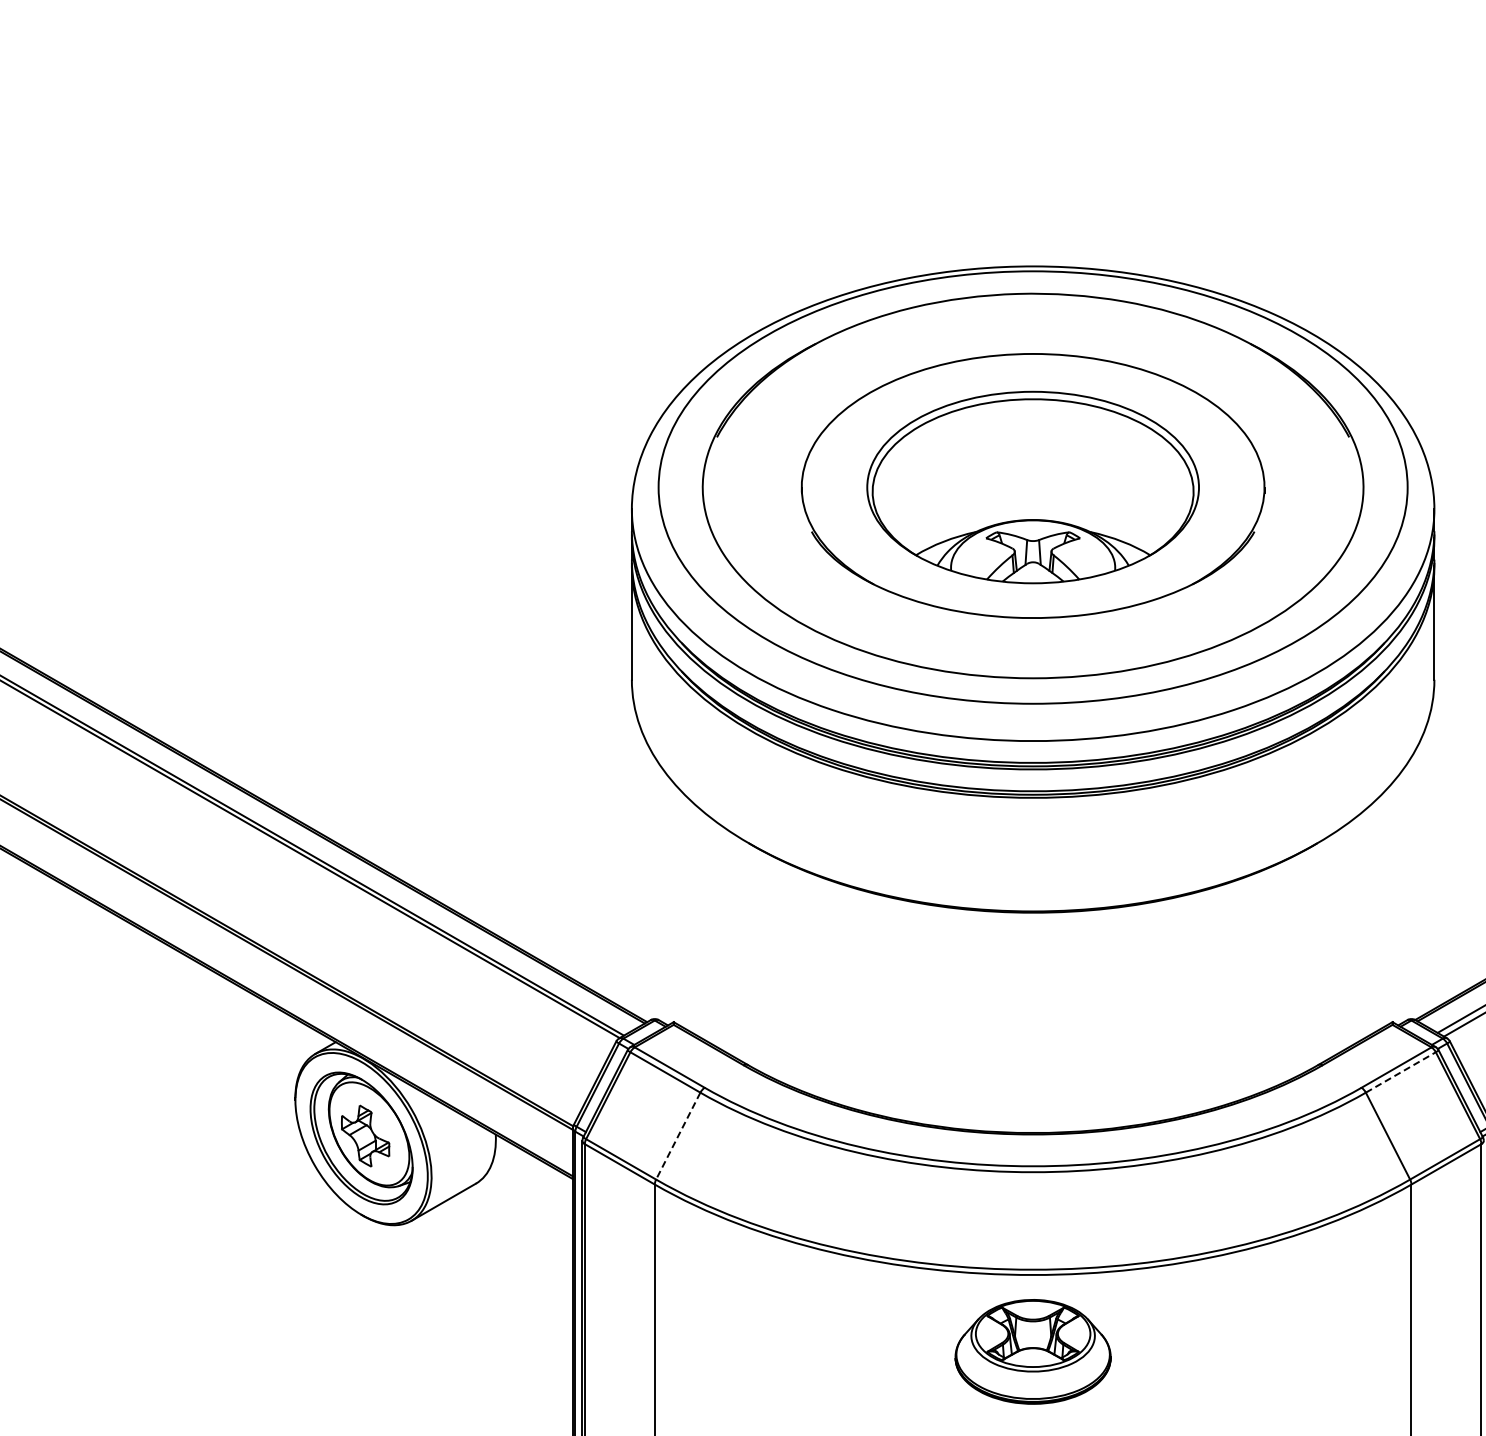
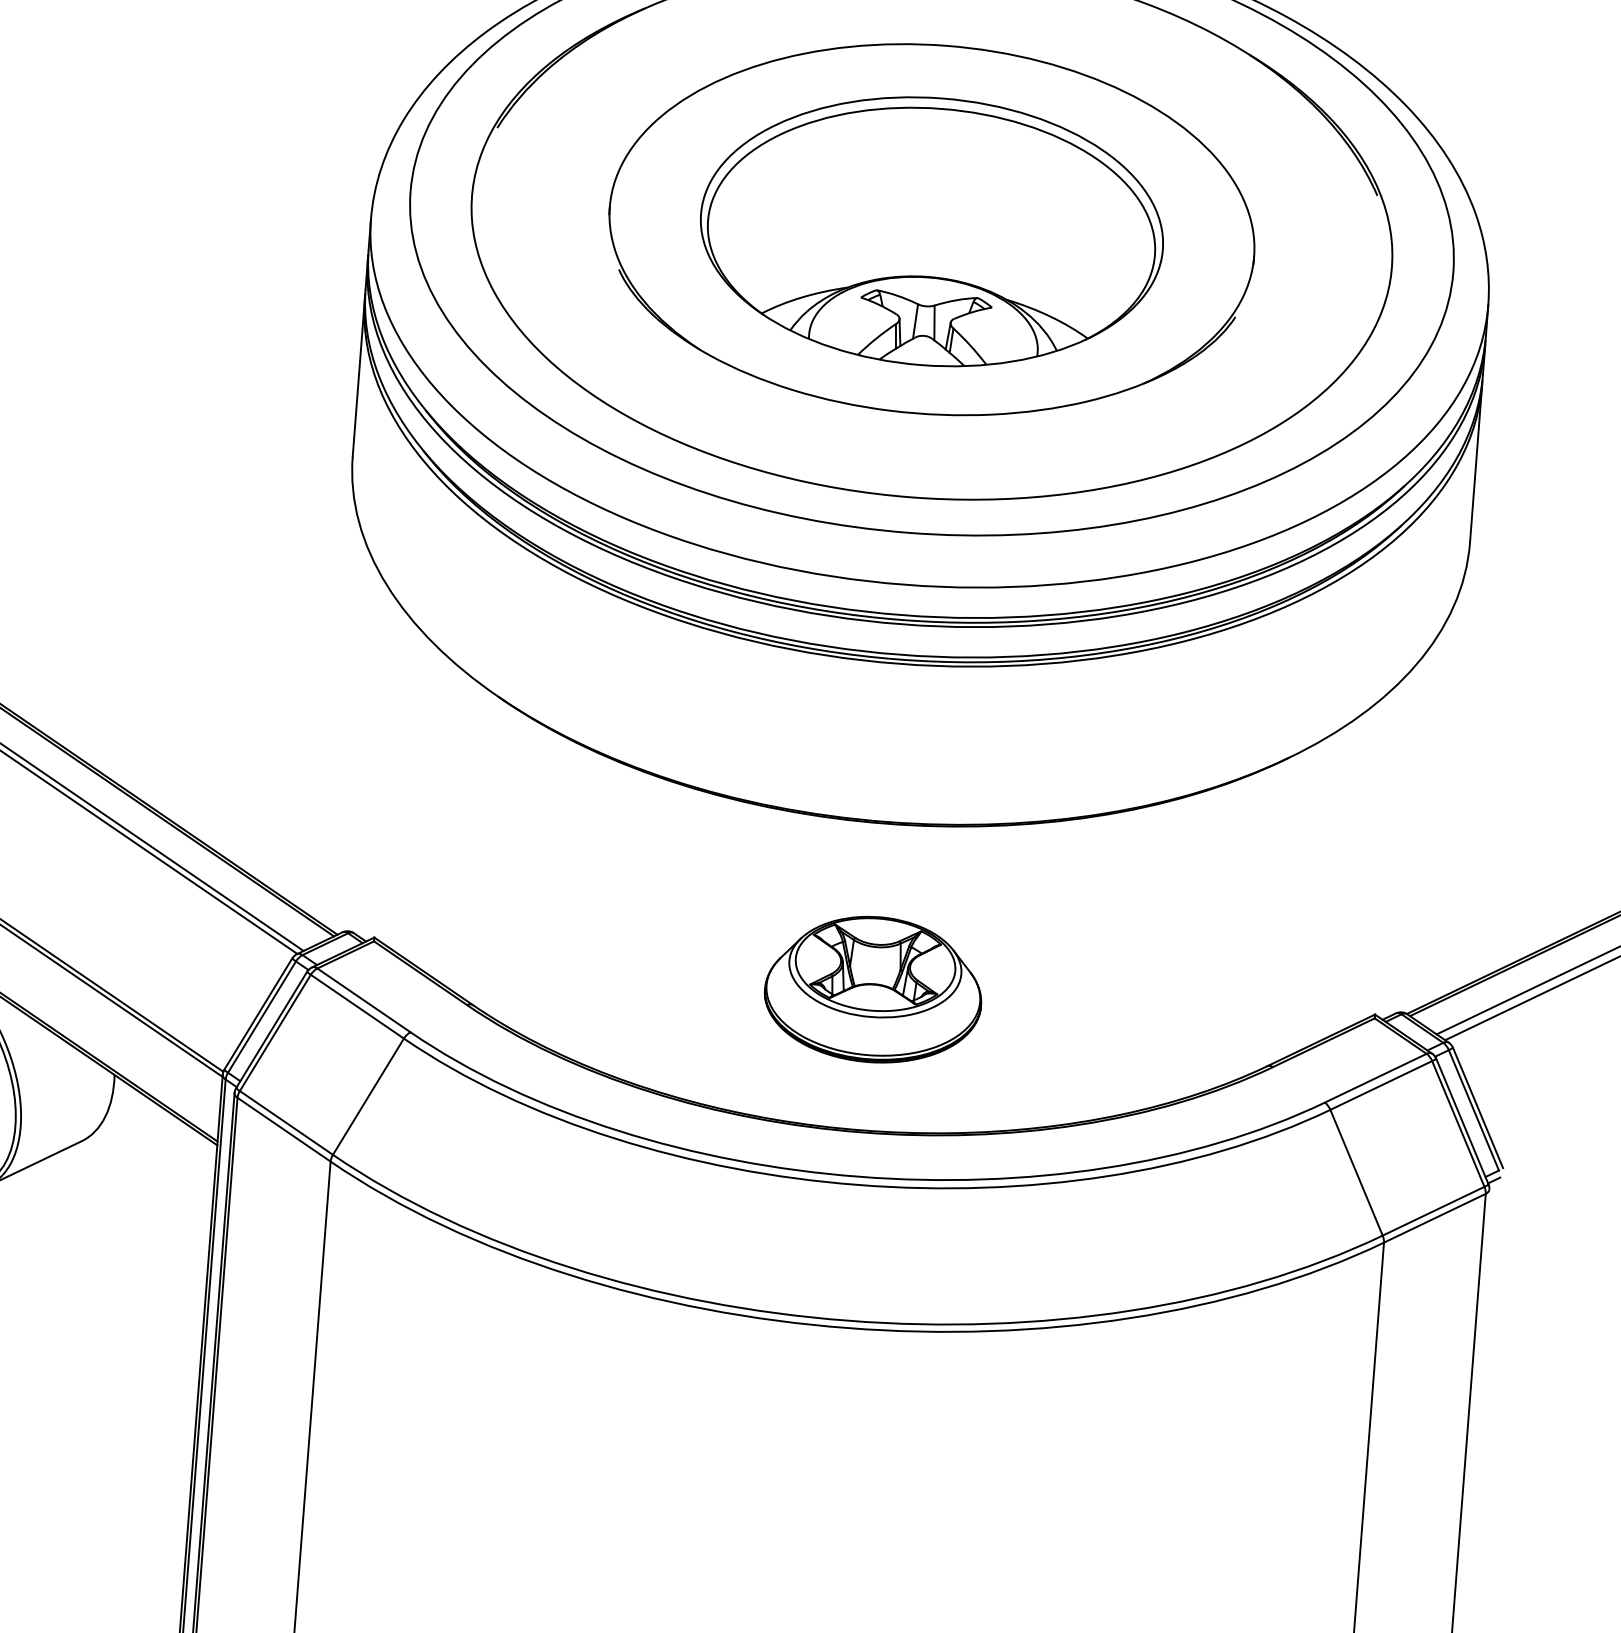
line: (1401, 1072) -> (1382, 1085), dashed -> solid
line: (678, 1136) -> (368, 1097), dashed -> solid
part: (1032, 1351) -> (872, 989), moved

